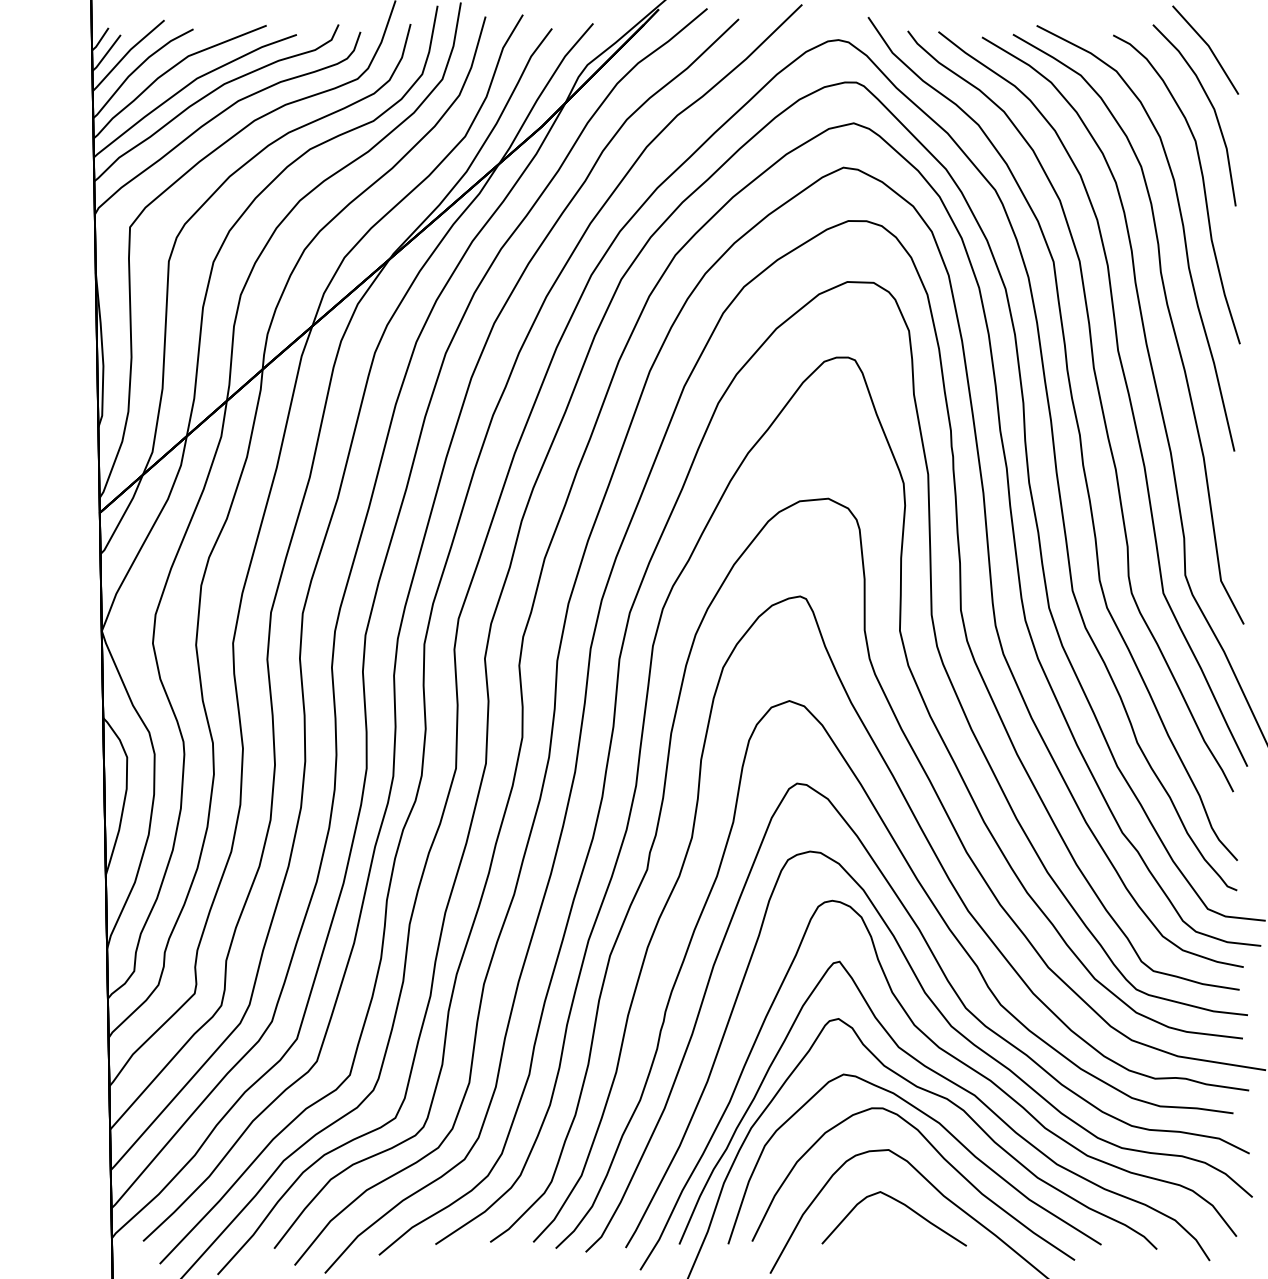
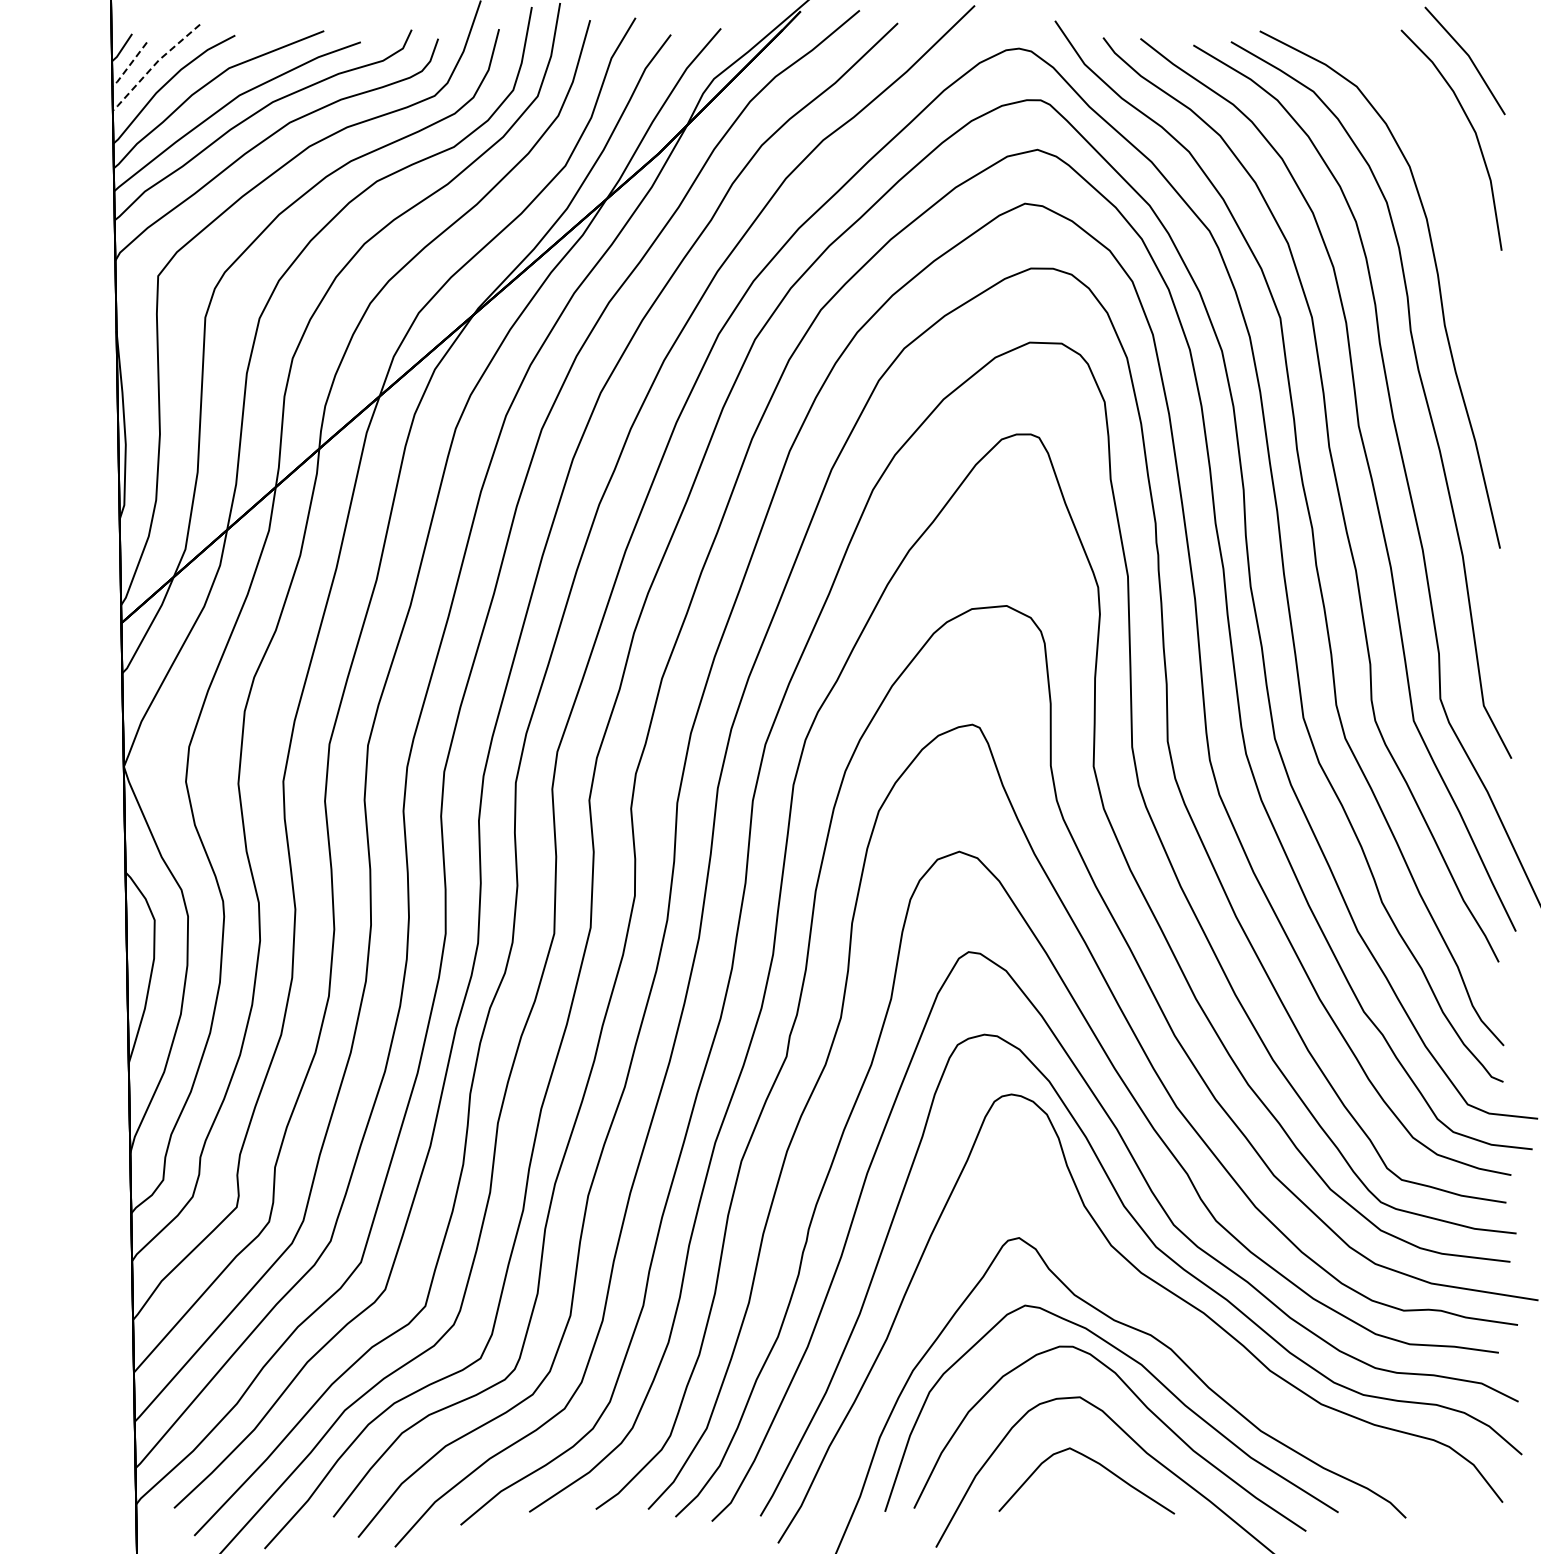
line: (106, 53) -> (129, 65), solid -> dashed
line: (127, 53) -> (154, 65), solid -> dashed
curve: (1202, 183) -> (1461, 222), removed
curve: (956, 1085) -> (1162, 1319), removed

